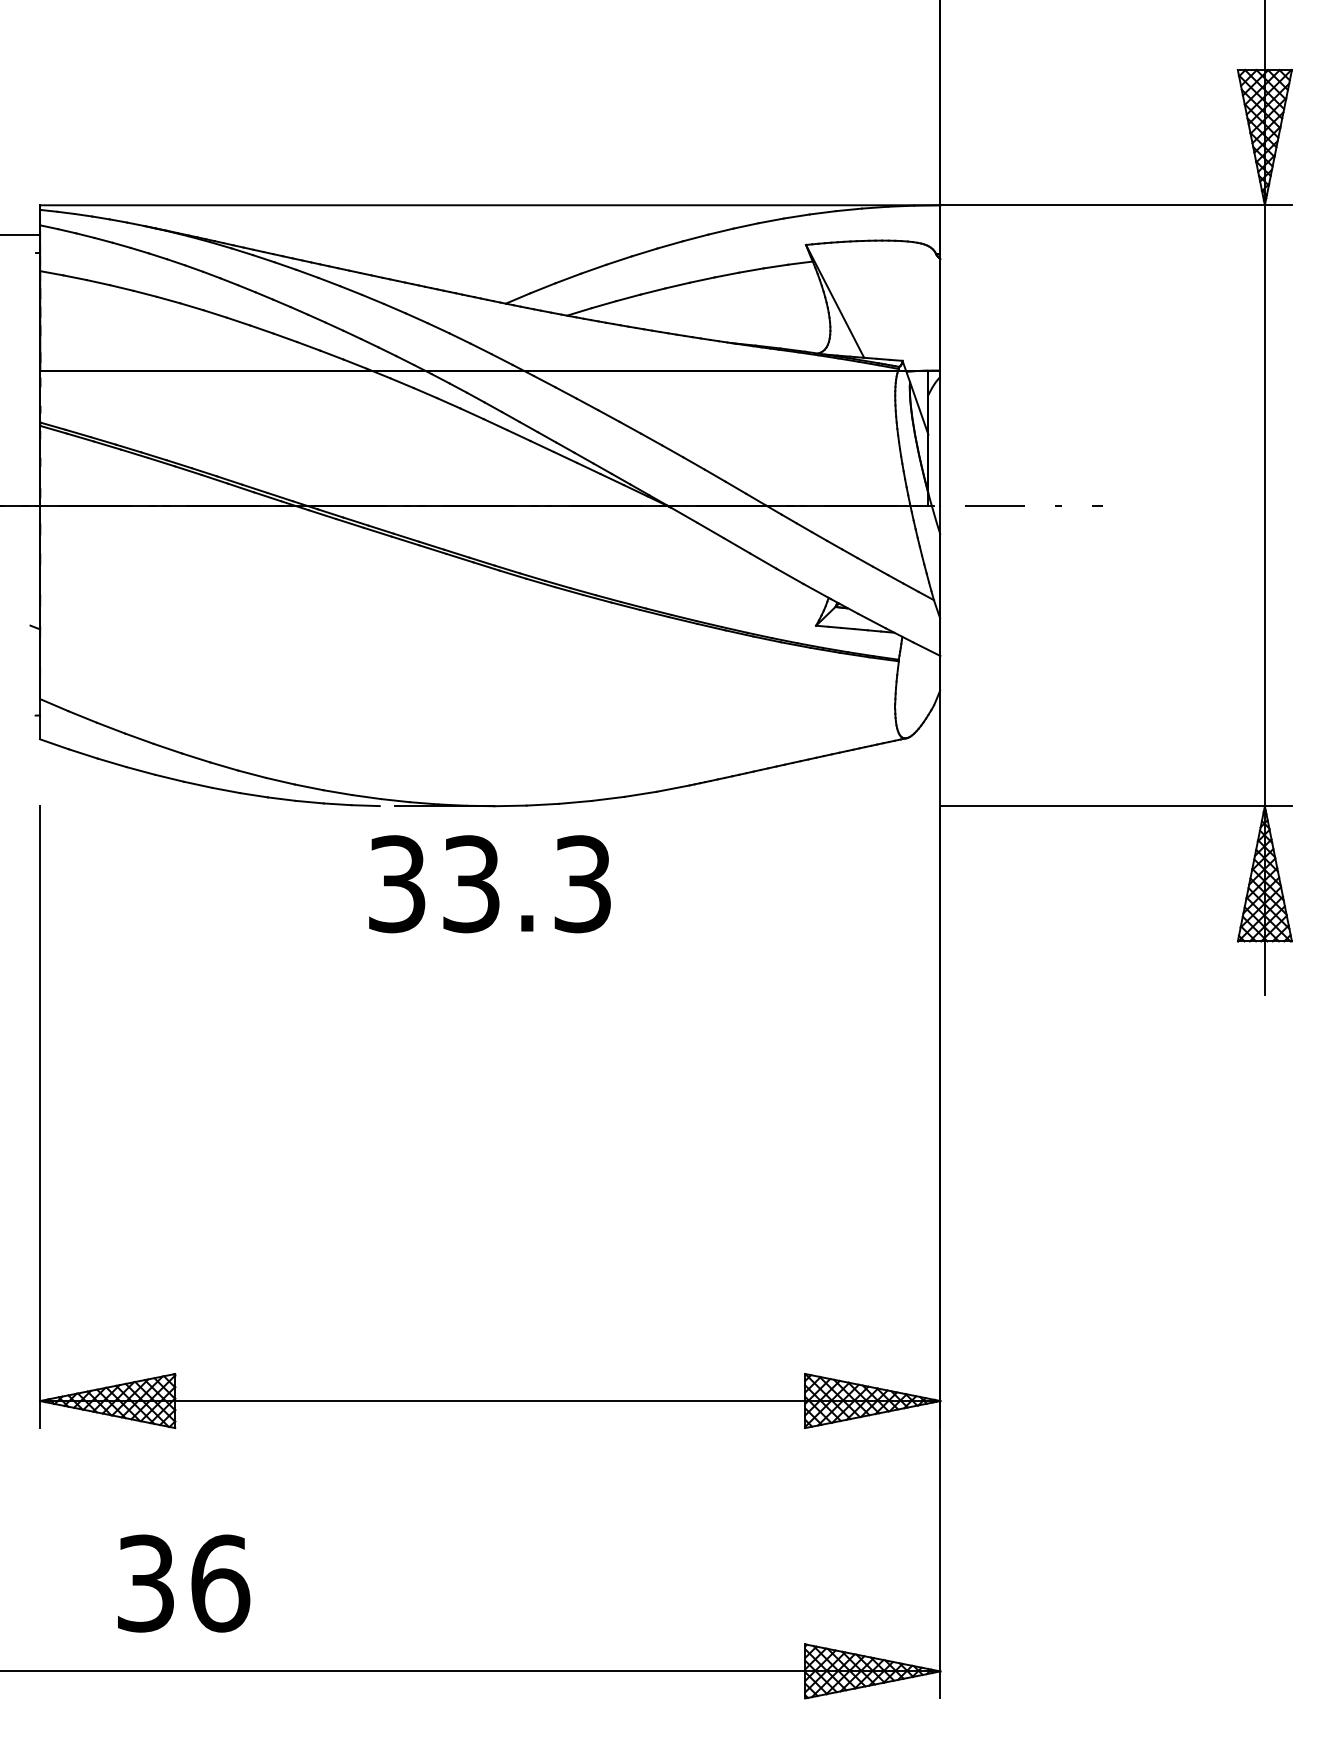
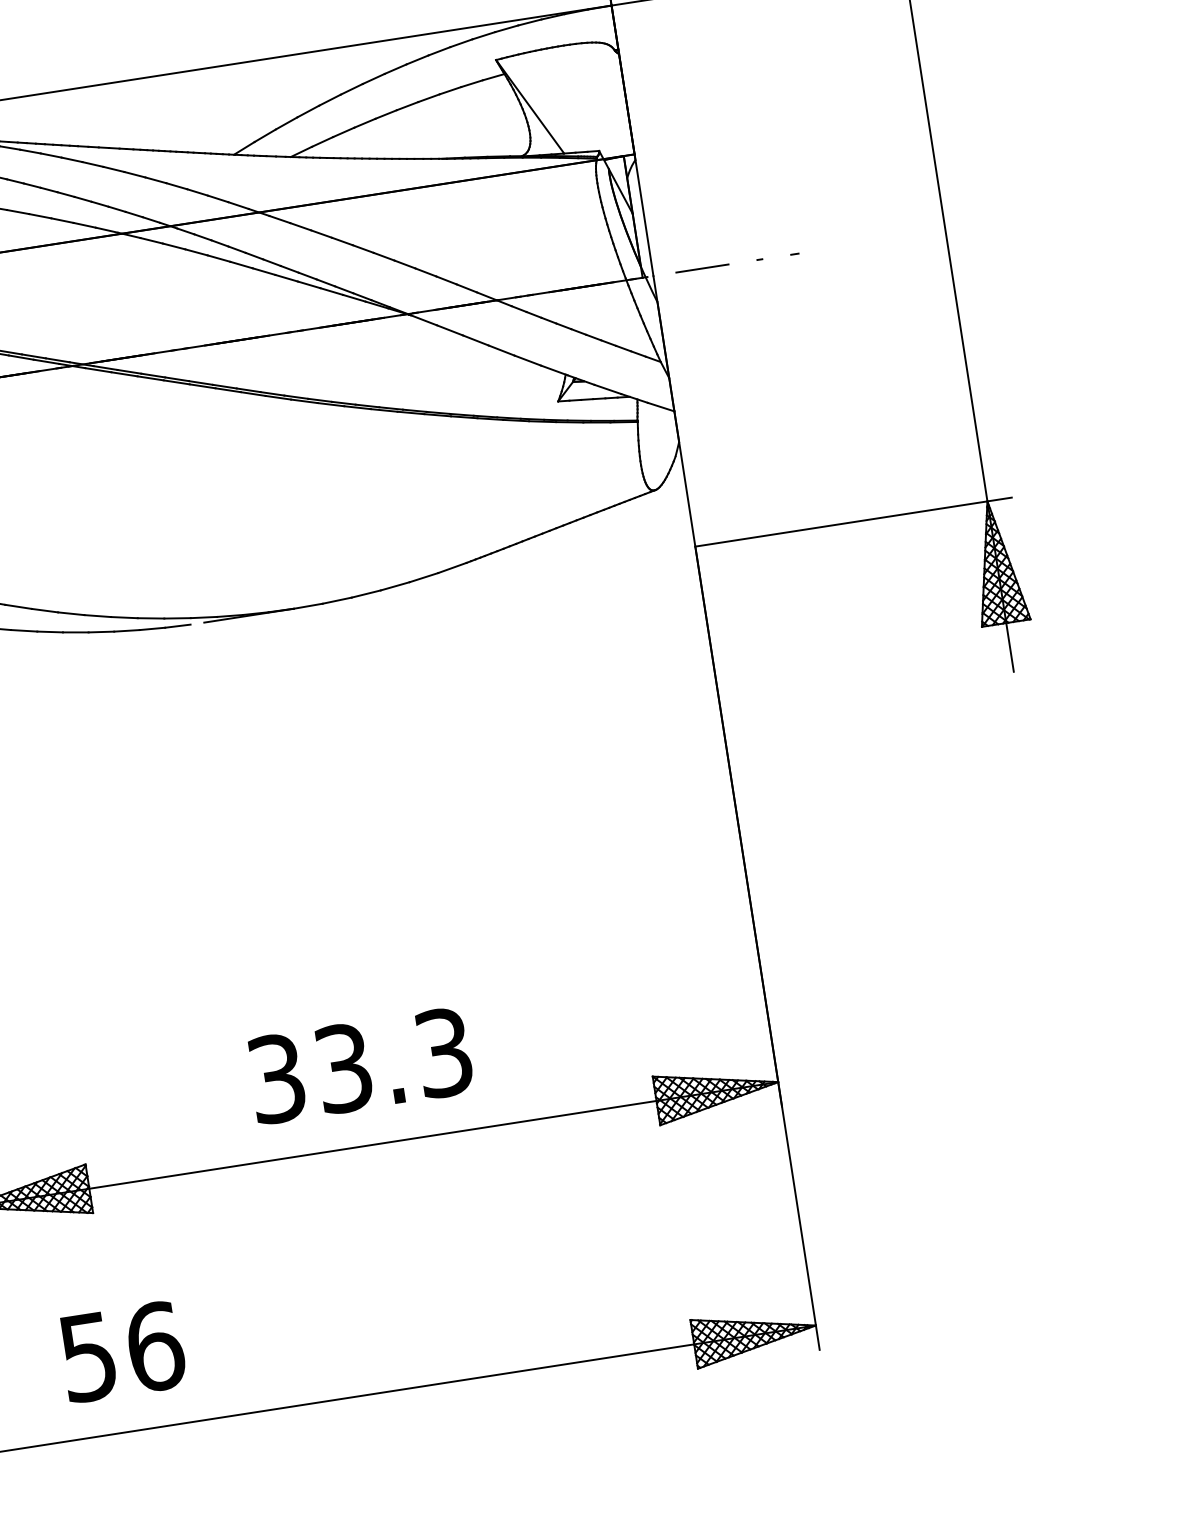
text: (489, 884) -> (360, 1066), moved
text: (145, 1583) -> (88, 1357), 36 -> 56

